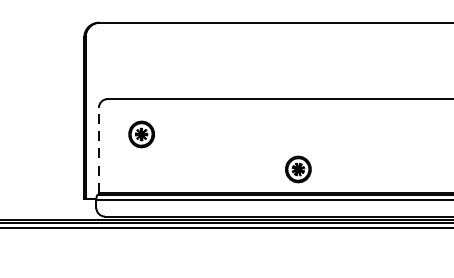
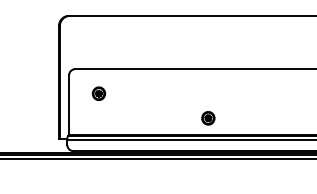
part: (141, 133) -> (98, 93), size x0.71
line: (99, 151) -> (69, 105), dashed -> solid
part: (298, 169) -> (208, 118), size x0.71

